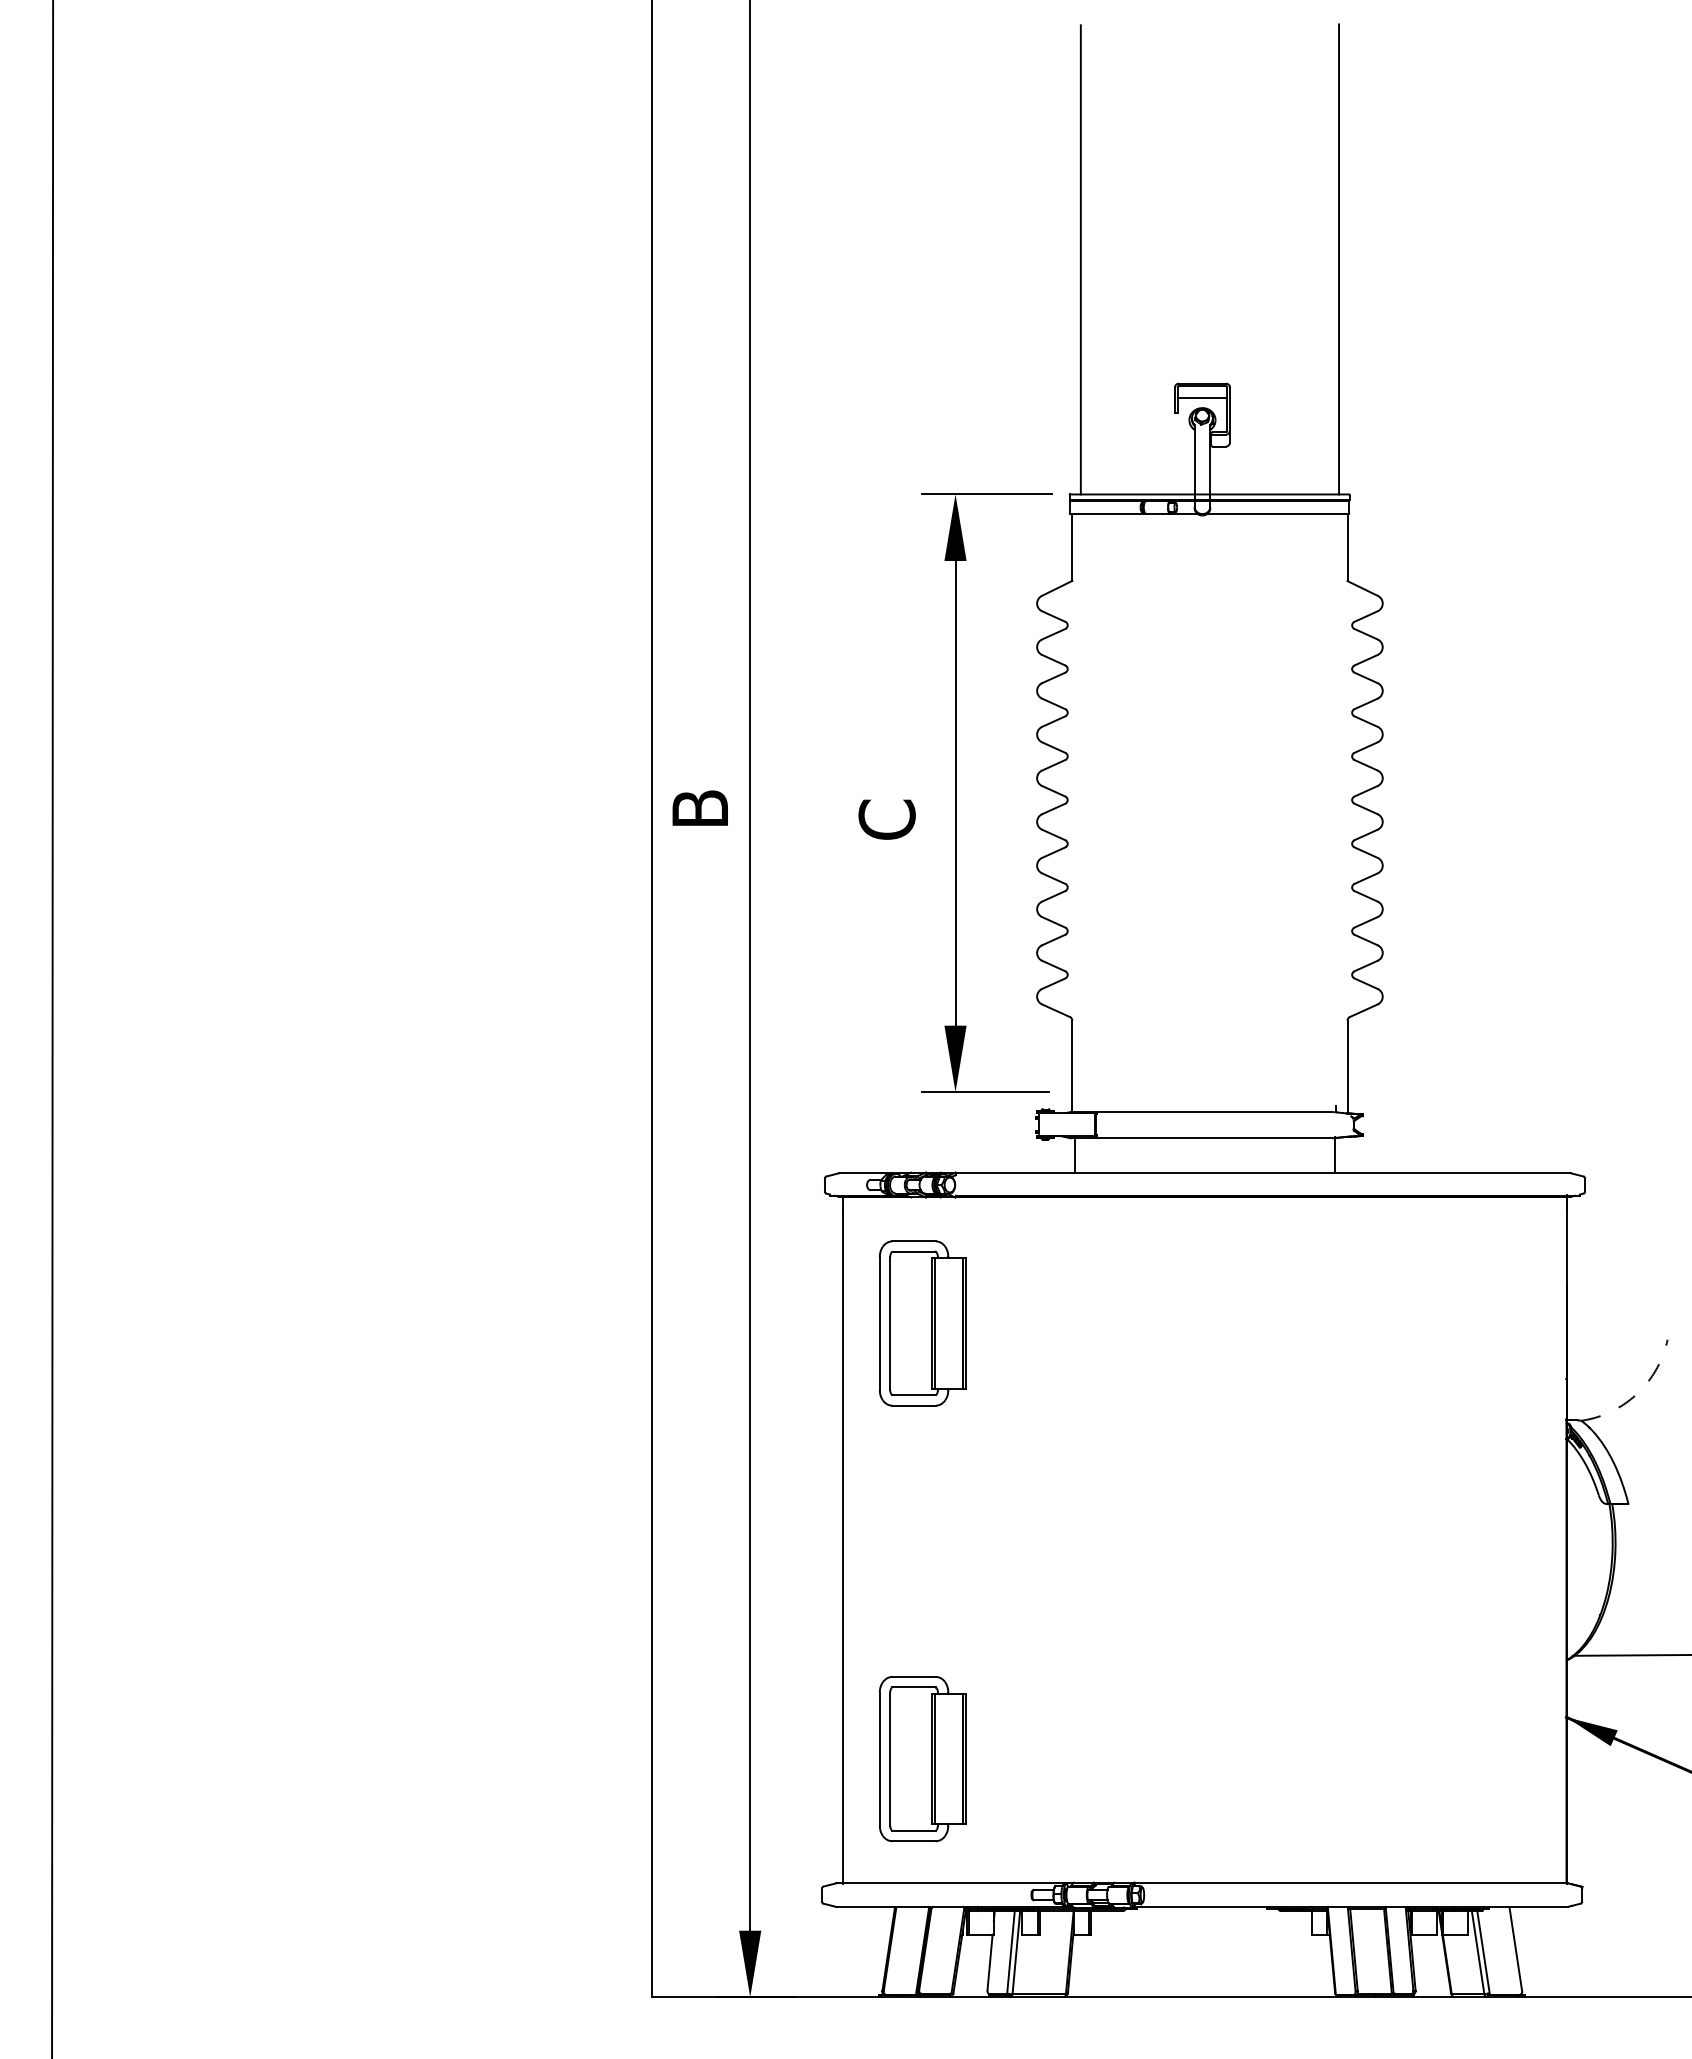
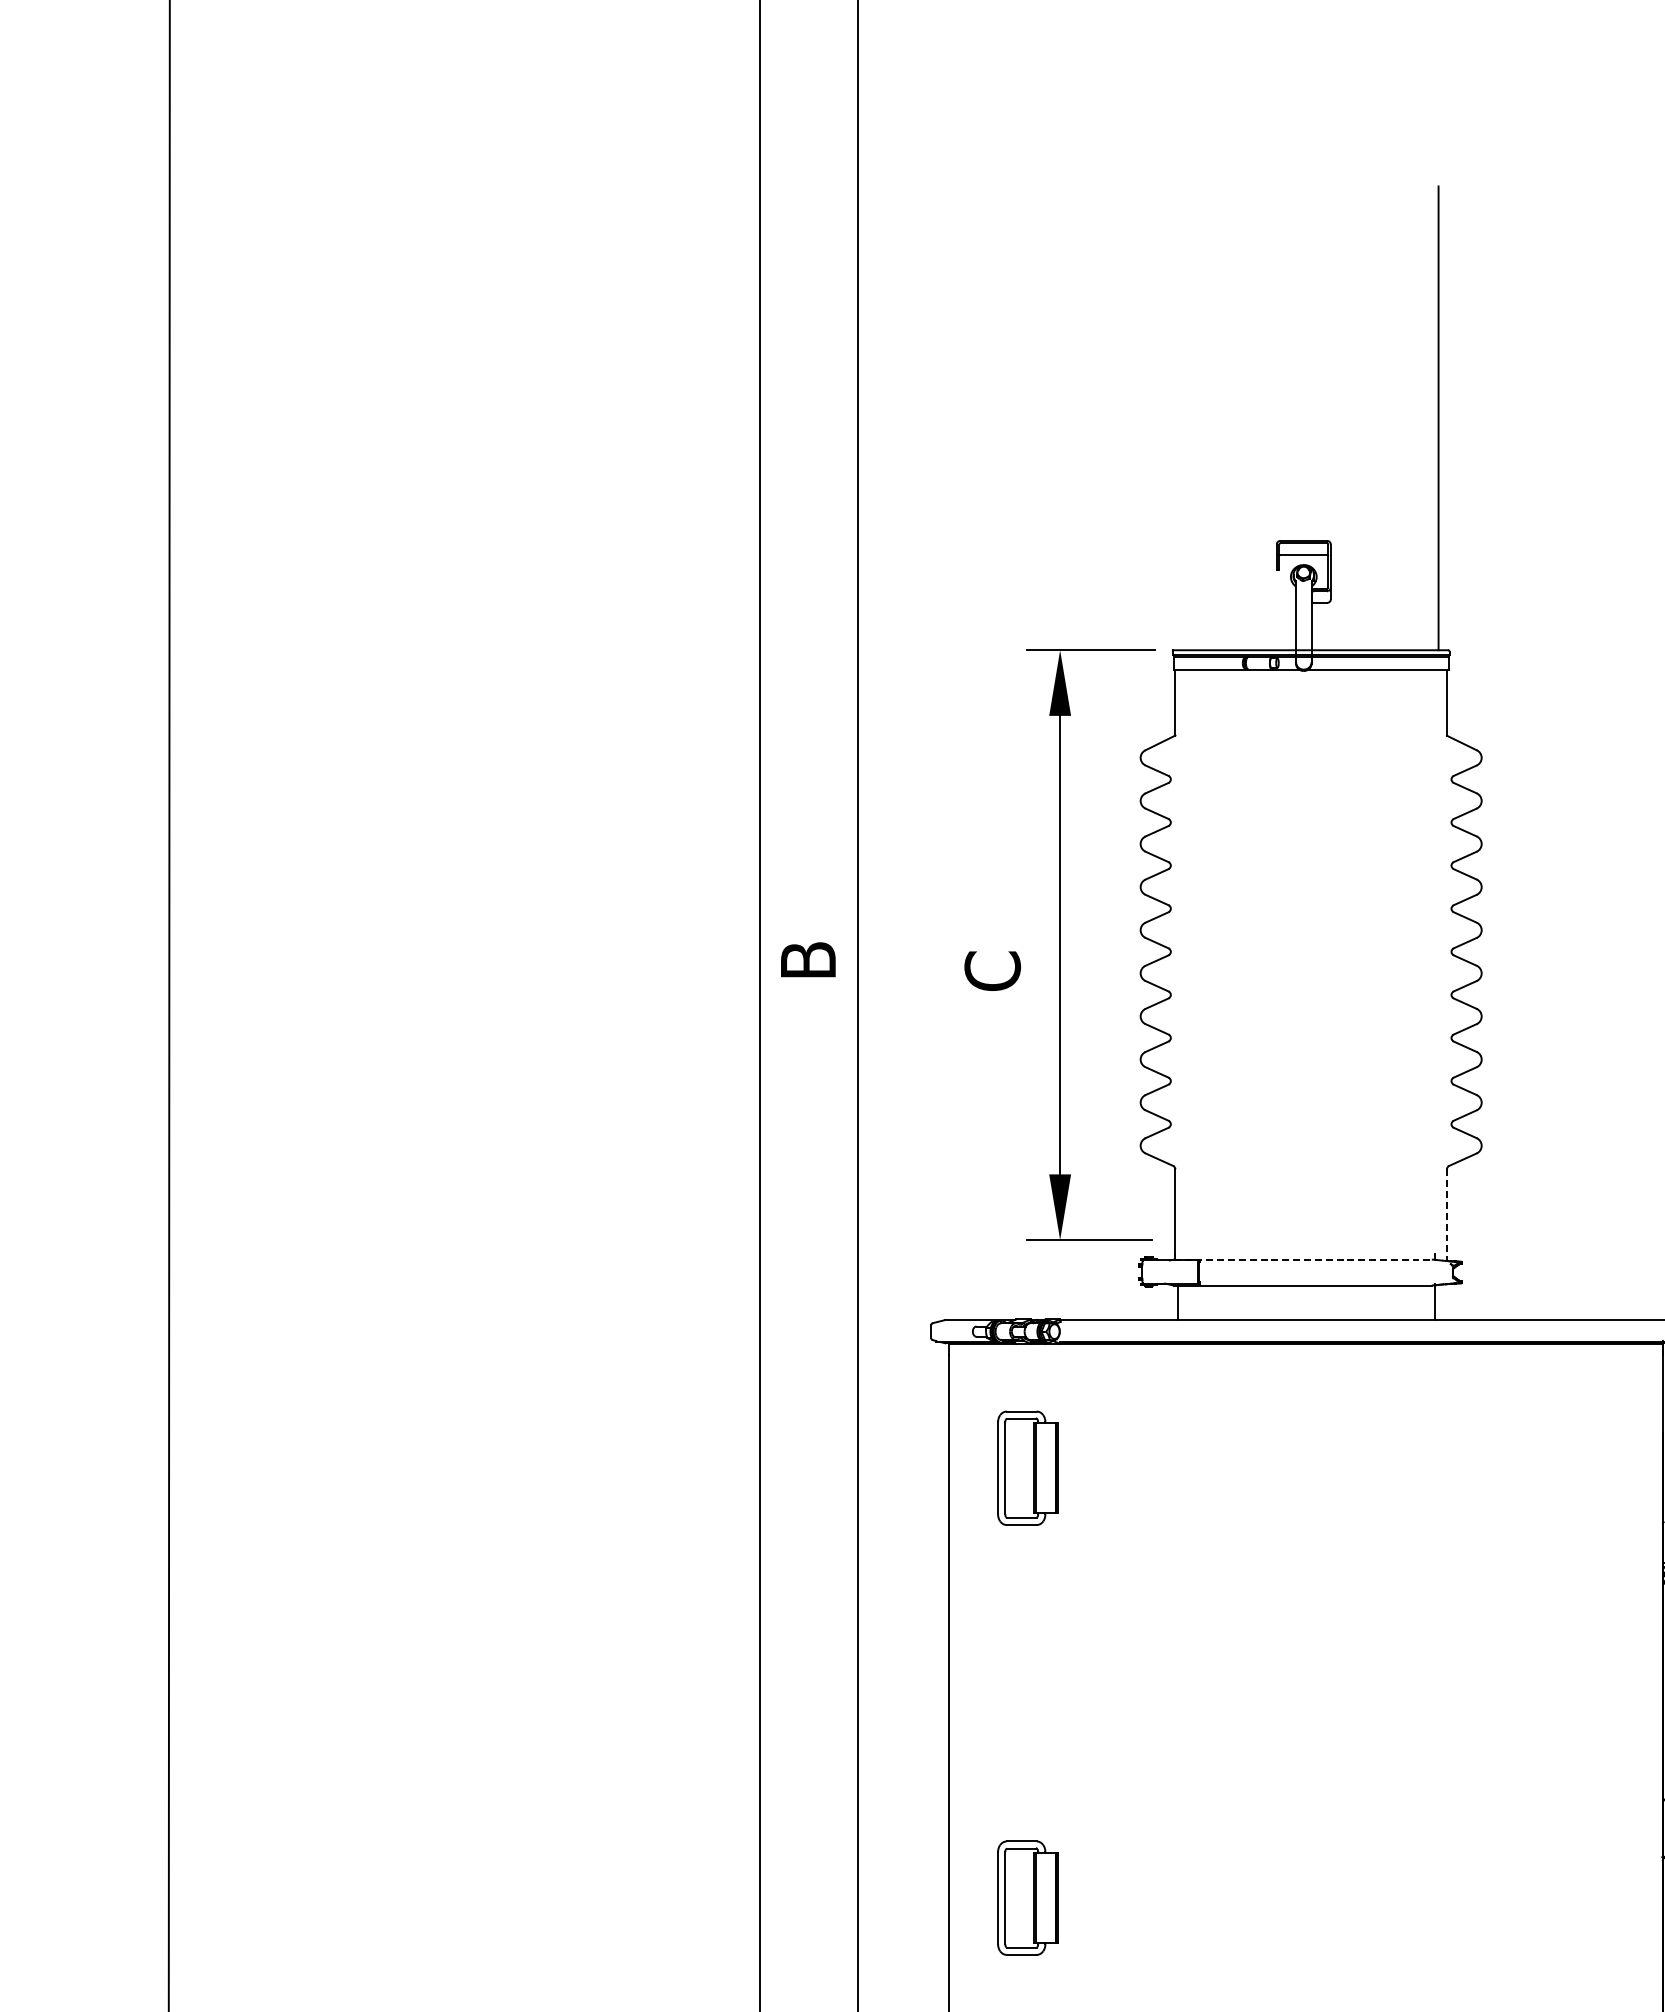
line: (1080, 259) -> (1183, 418), removed
line: (1347, 1067) -> (1446, 1215), solid -> dashed
line: (1201, 1112) -> (1302, 1260), solid -> dashed
part: (922, 1323) -> (1027, 1468), size x0.7
part: (922, 1759) -> (1027, 1898), size x0.7

